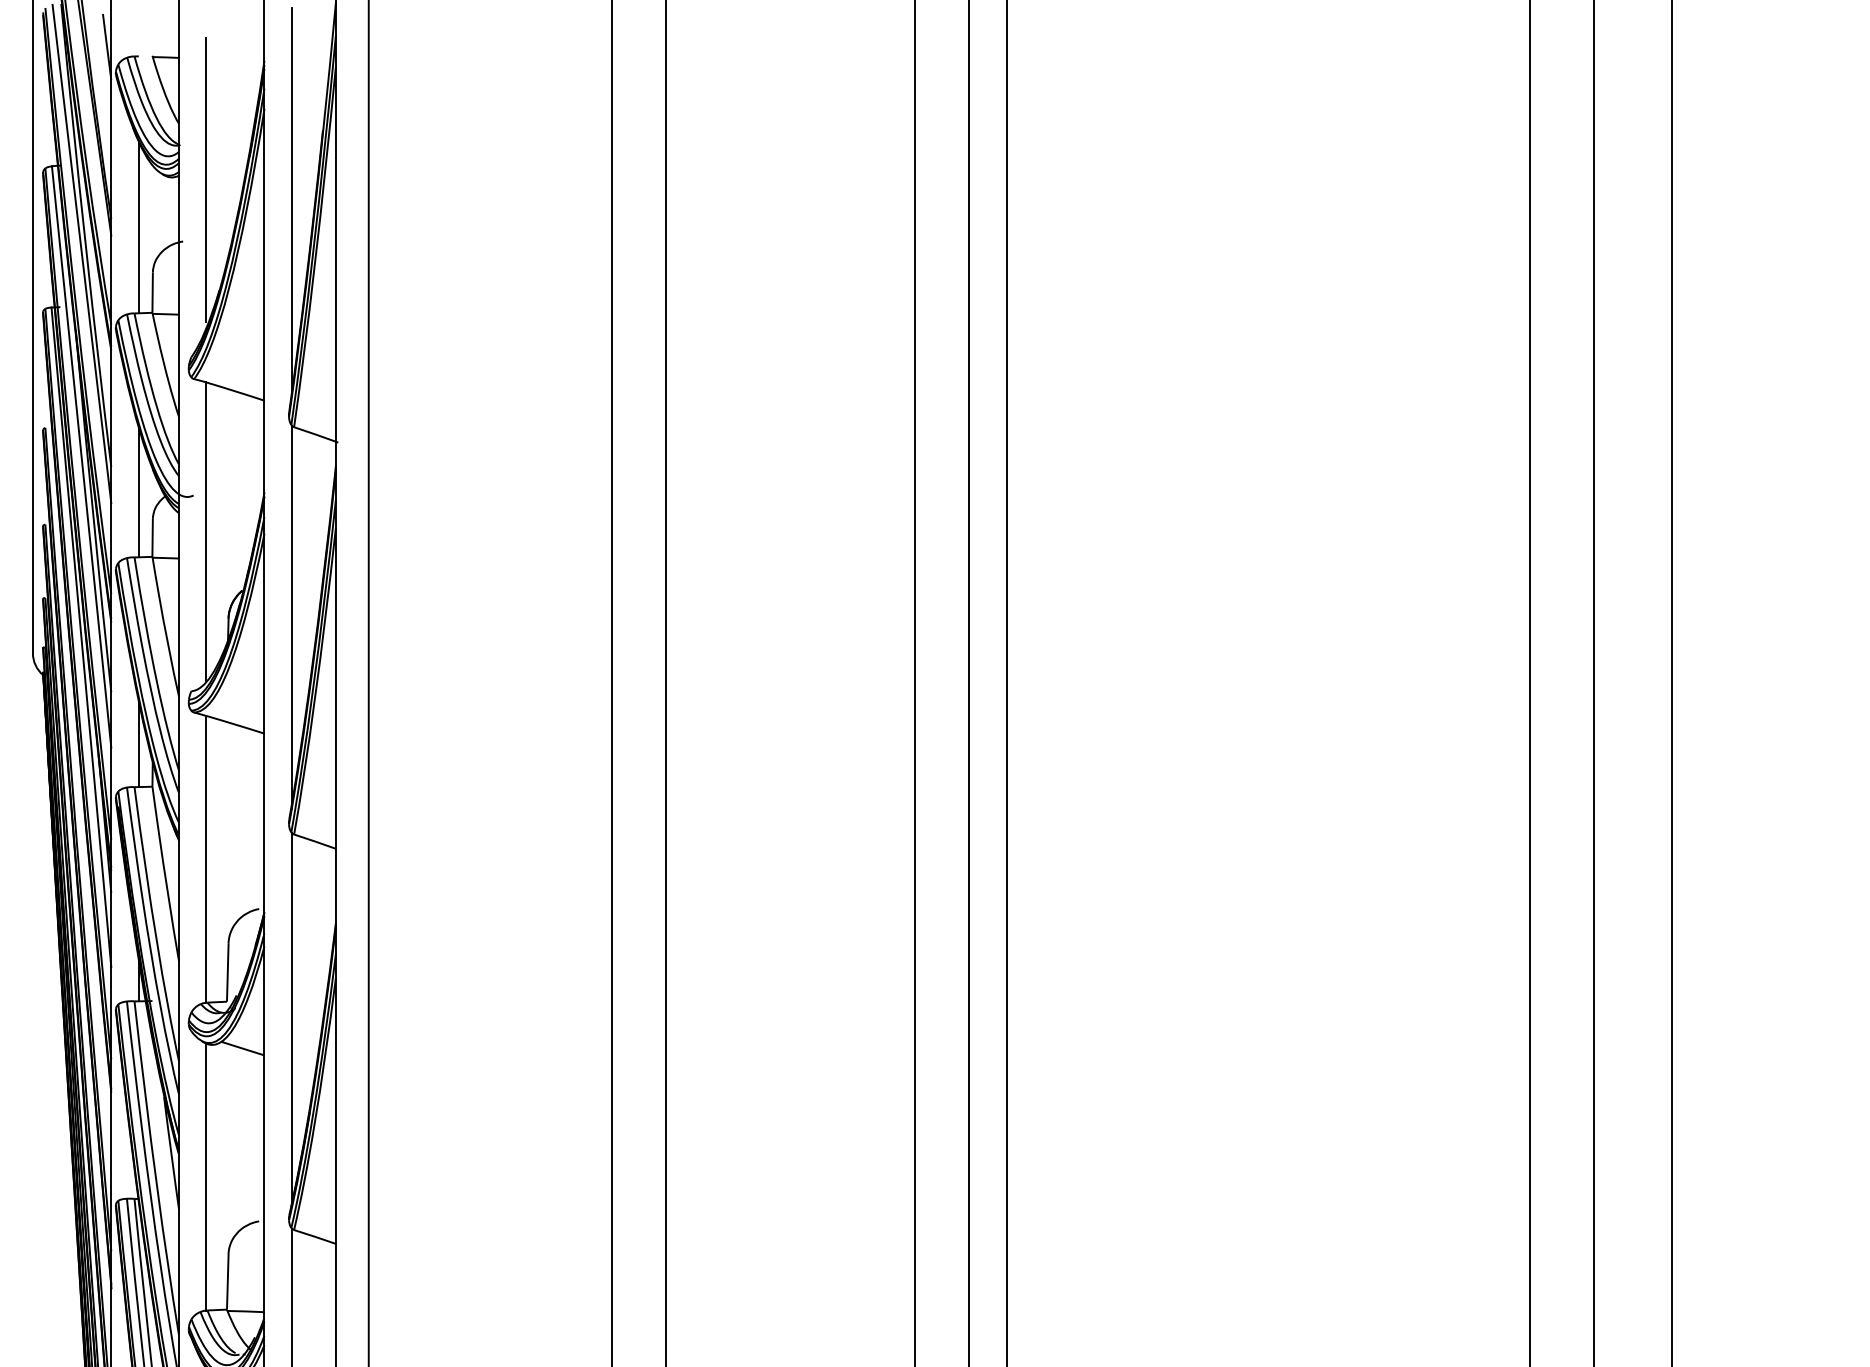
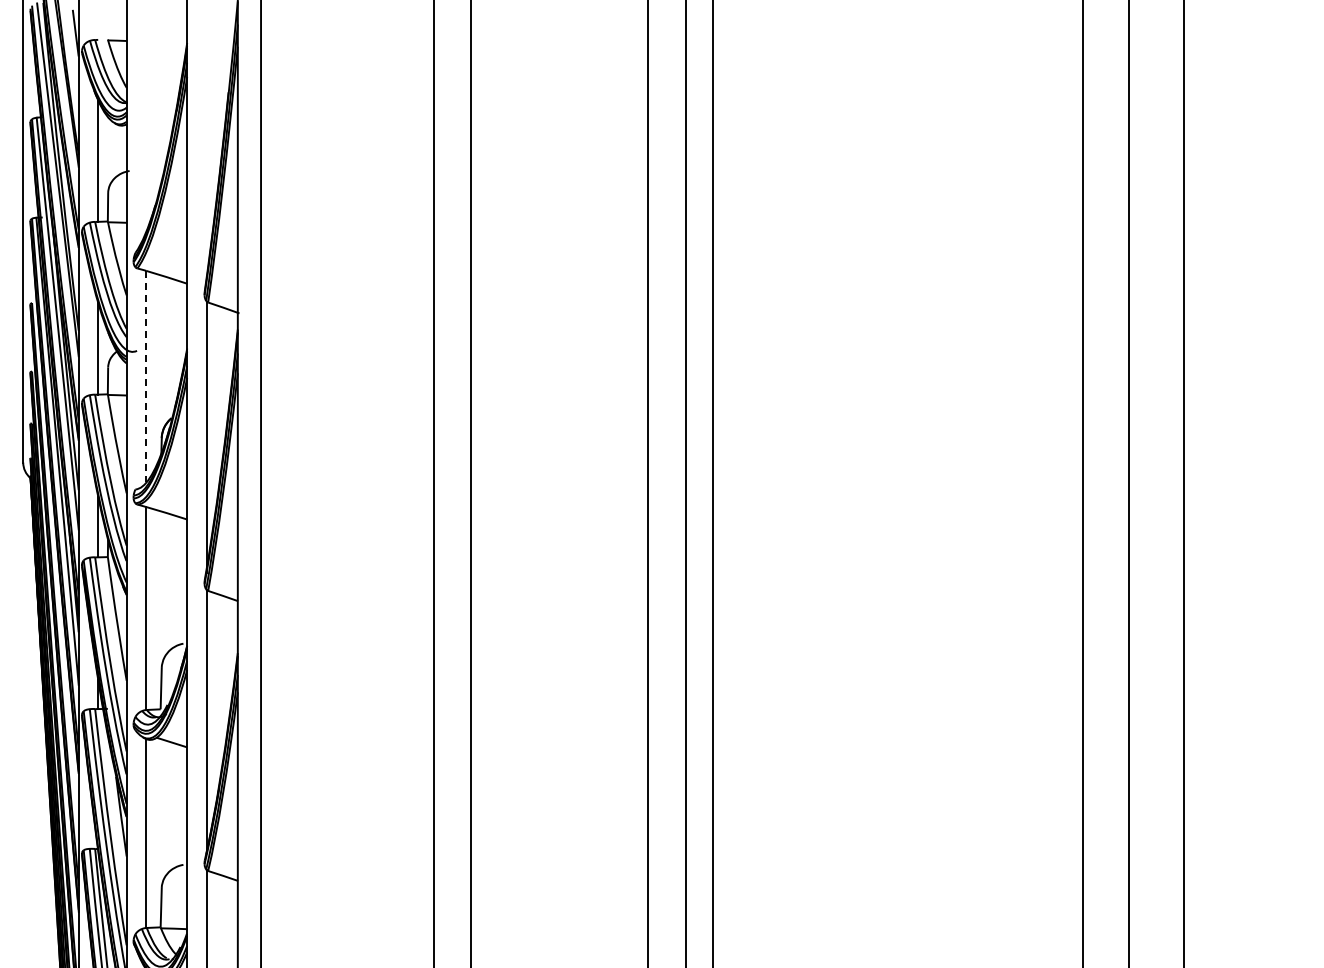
line: (207, 180) -> (146, 127), removed
line: (291, 199) -> (206, 141), removed
line: (207, 531) -> (146, 376), solid -> dashed

